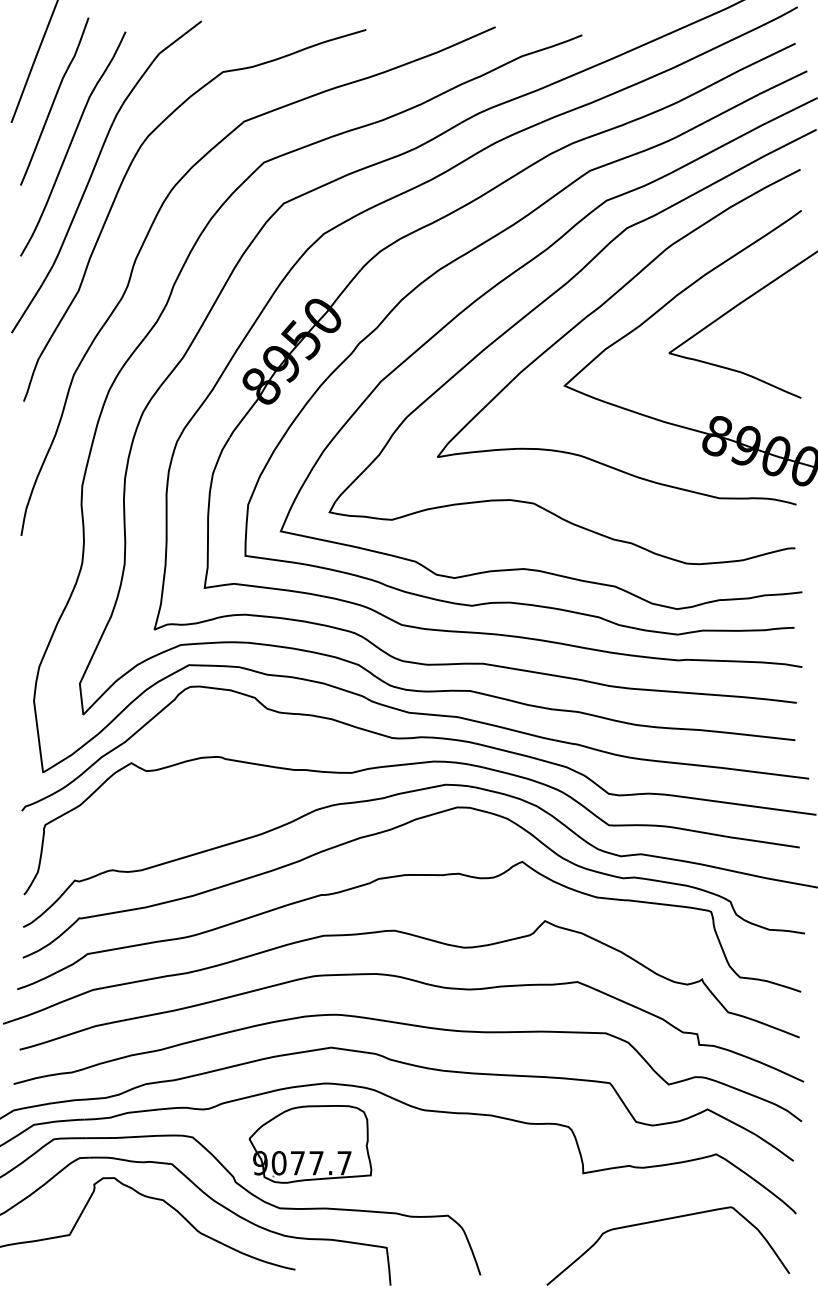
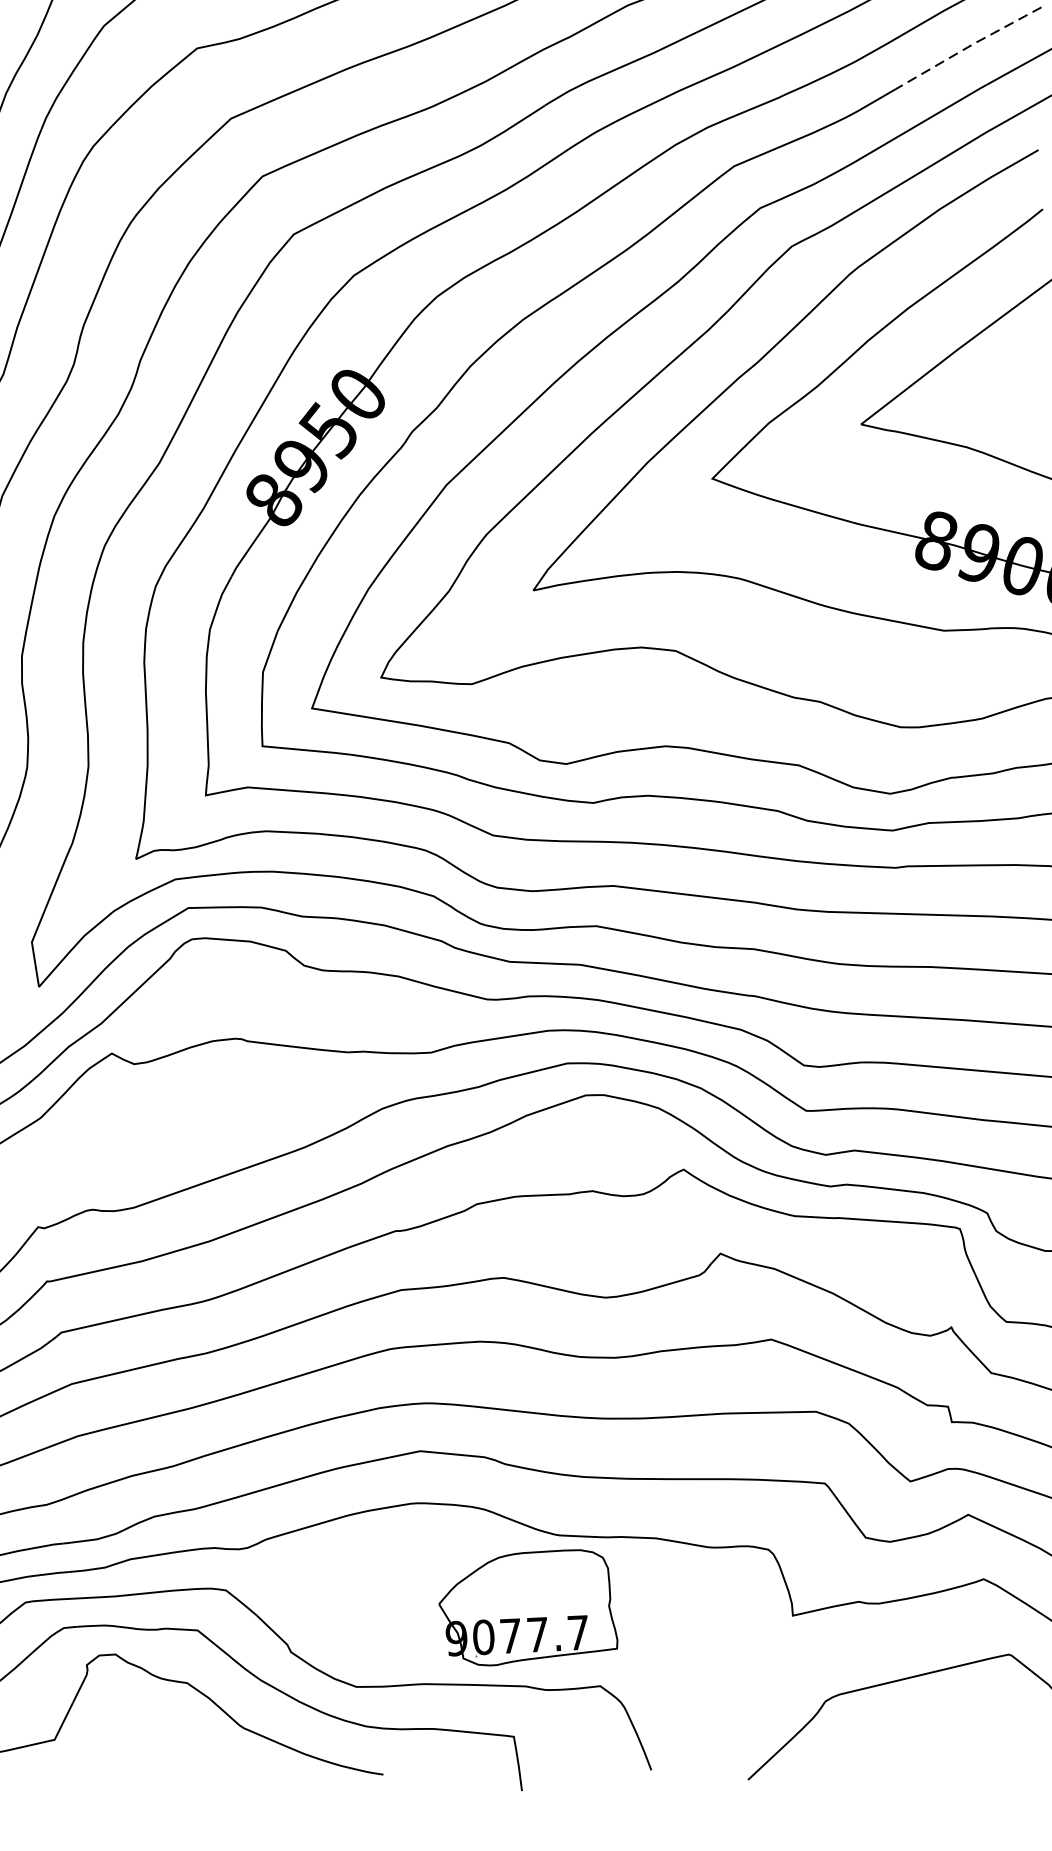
line: (755, 96) -> (968, 47), solid -> dashed
part: (310, 1144) -> (527, 1608), moved

